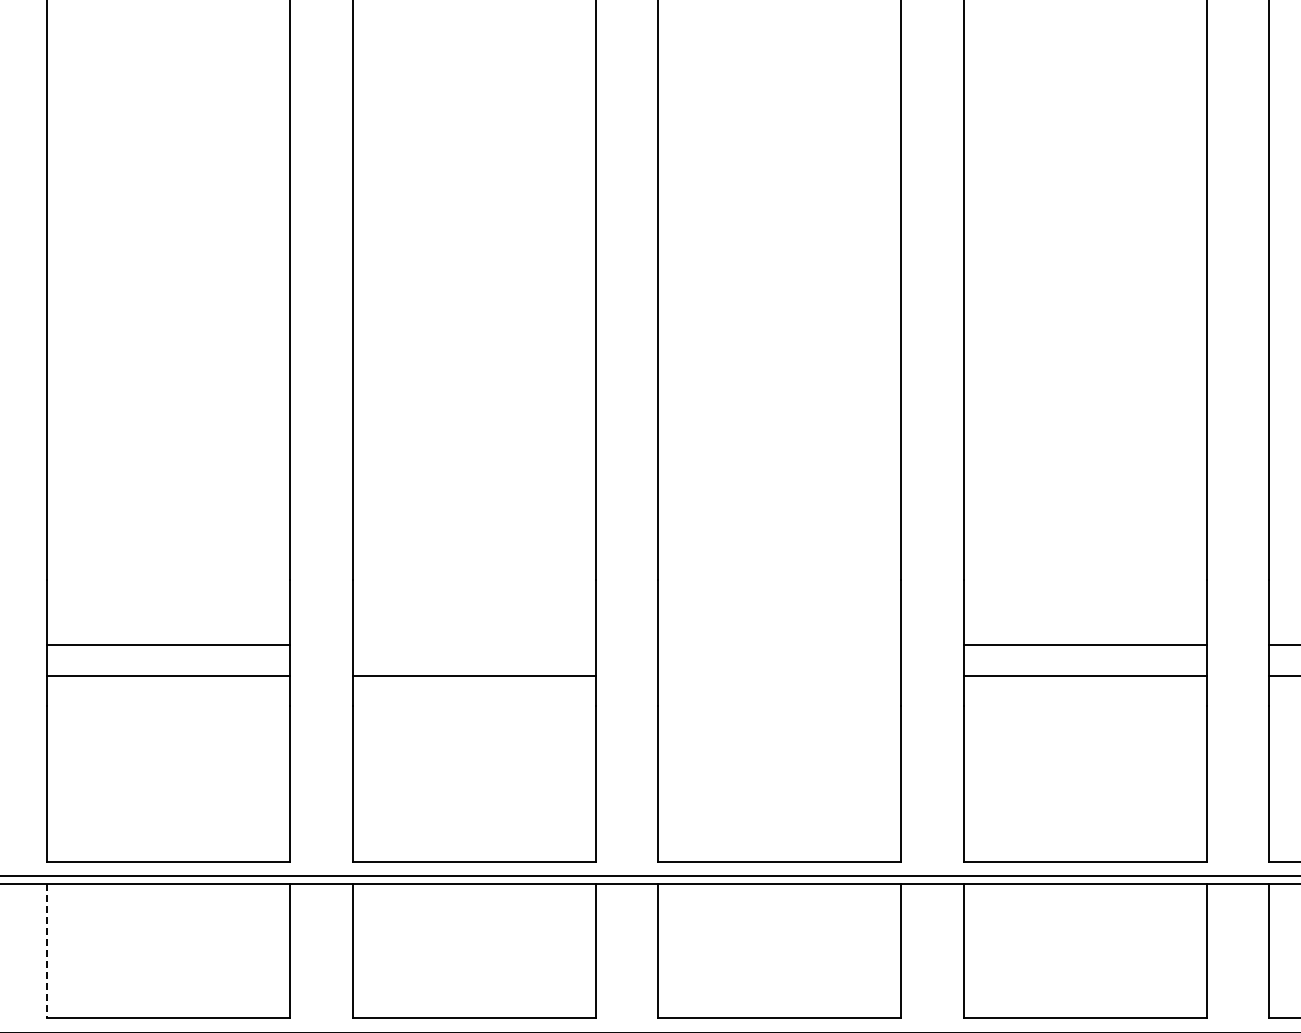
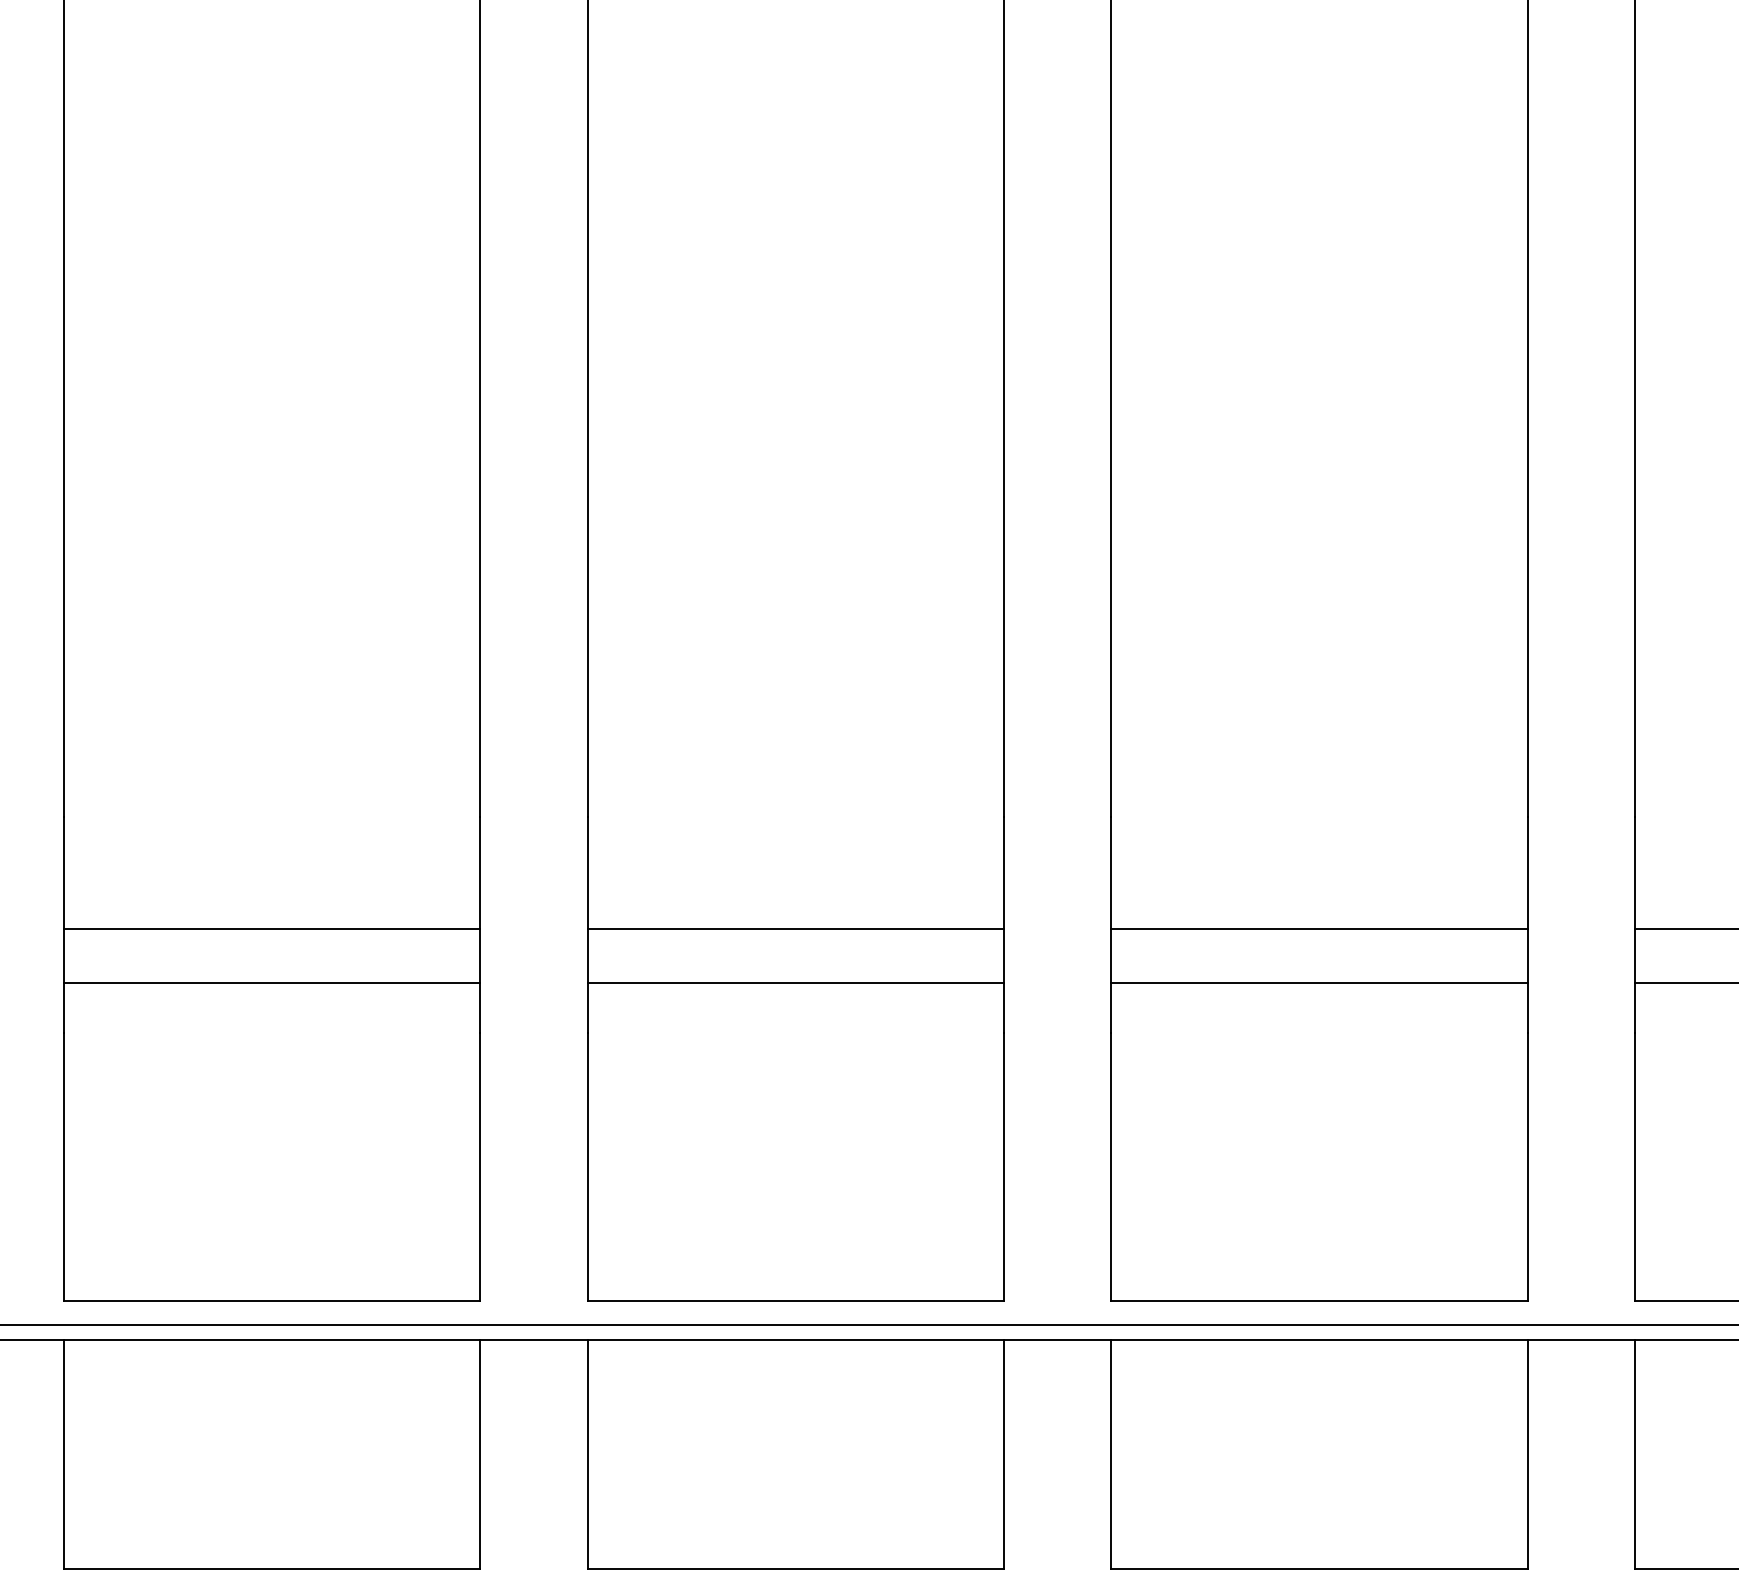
line: (473, 644) -> (794, 928), added
line: (779, 644) -> (1318, 928), added
line: (779, 676) -> (1318, 983), added
line: (47, 951) -> (63, 1454), dashed -> solid

